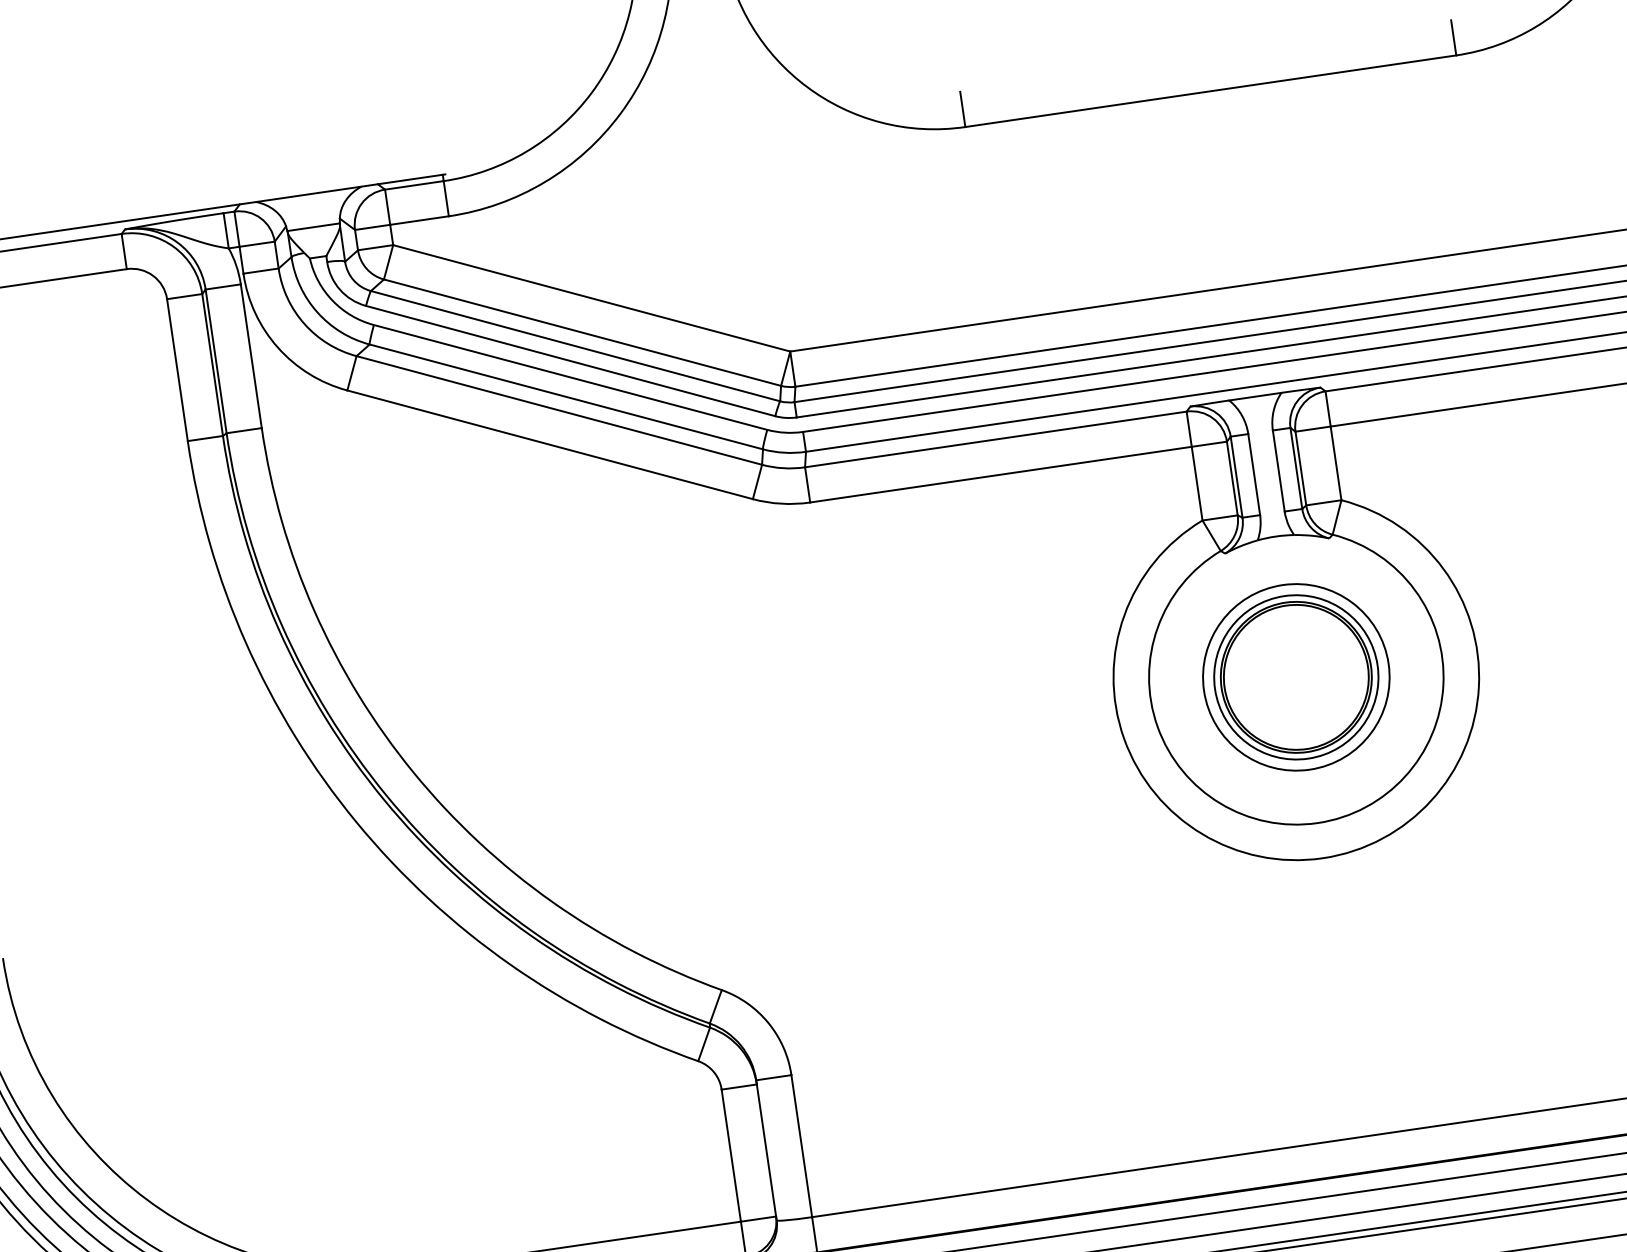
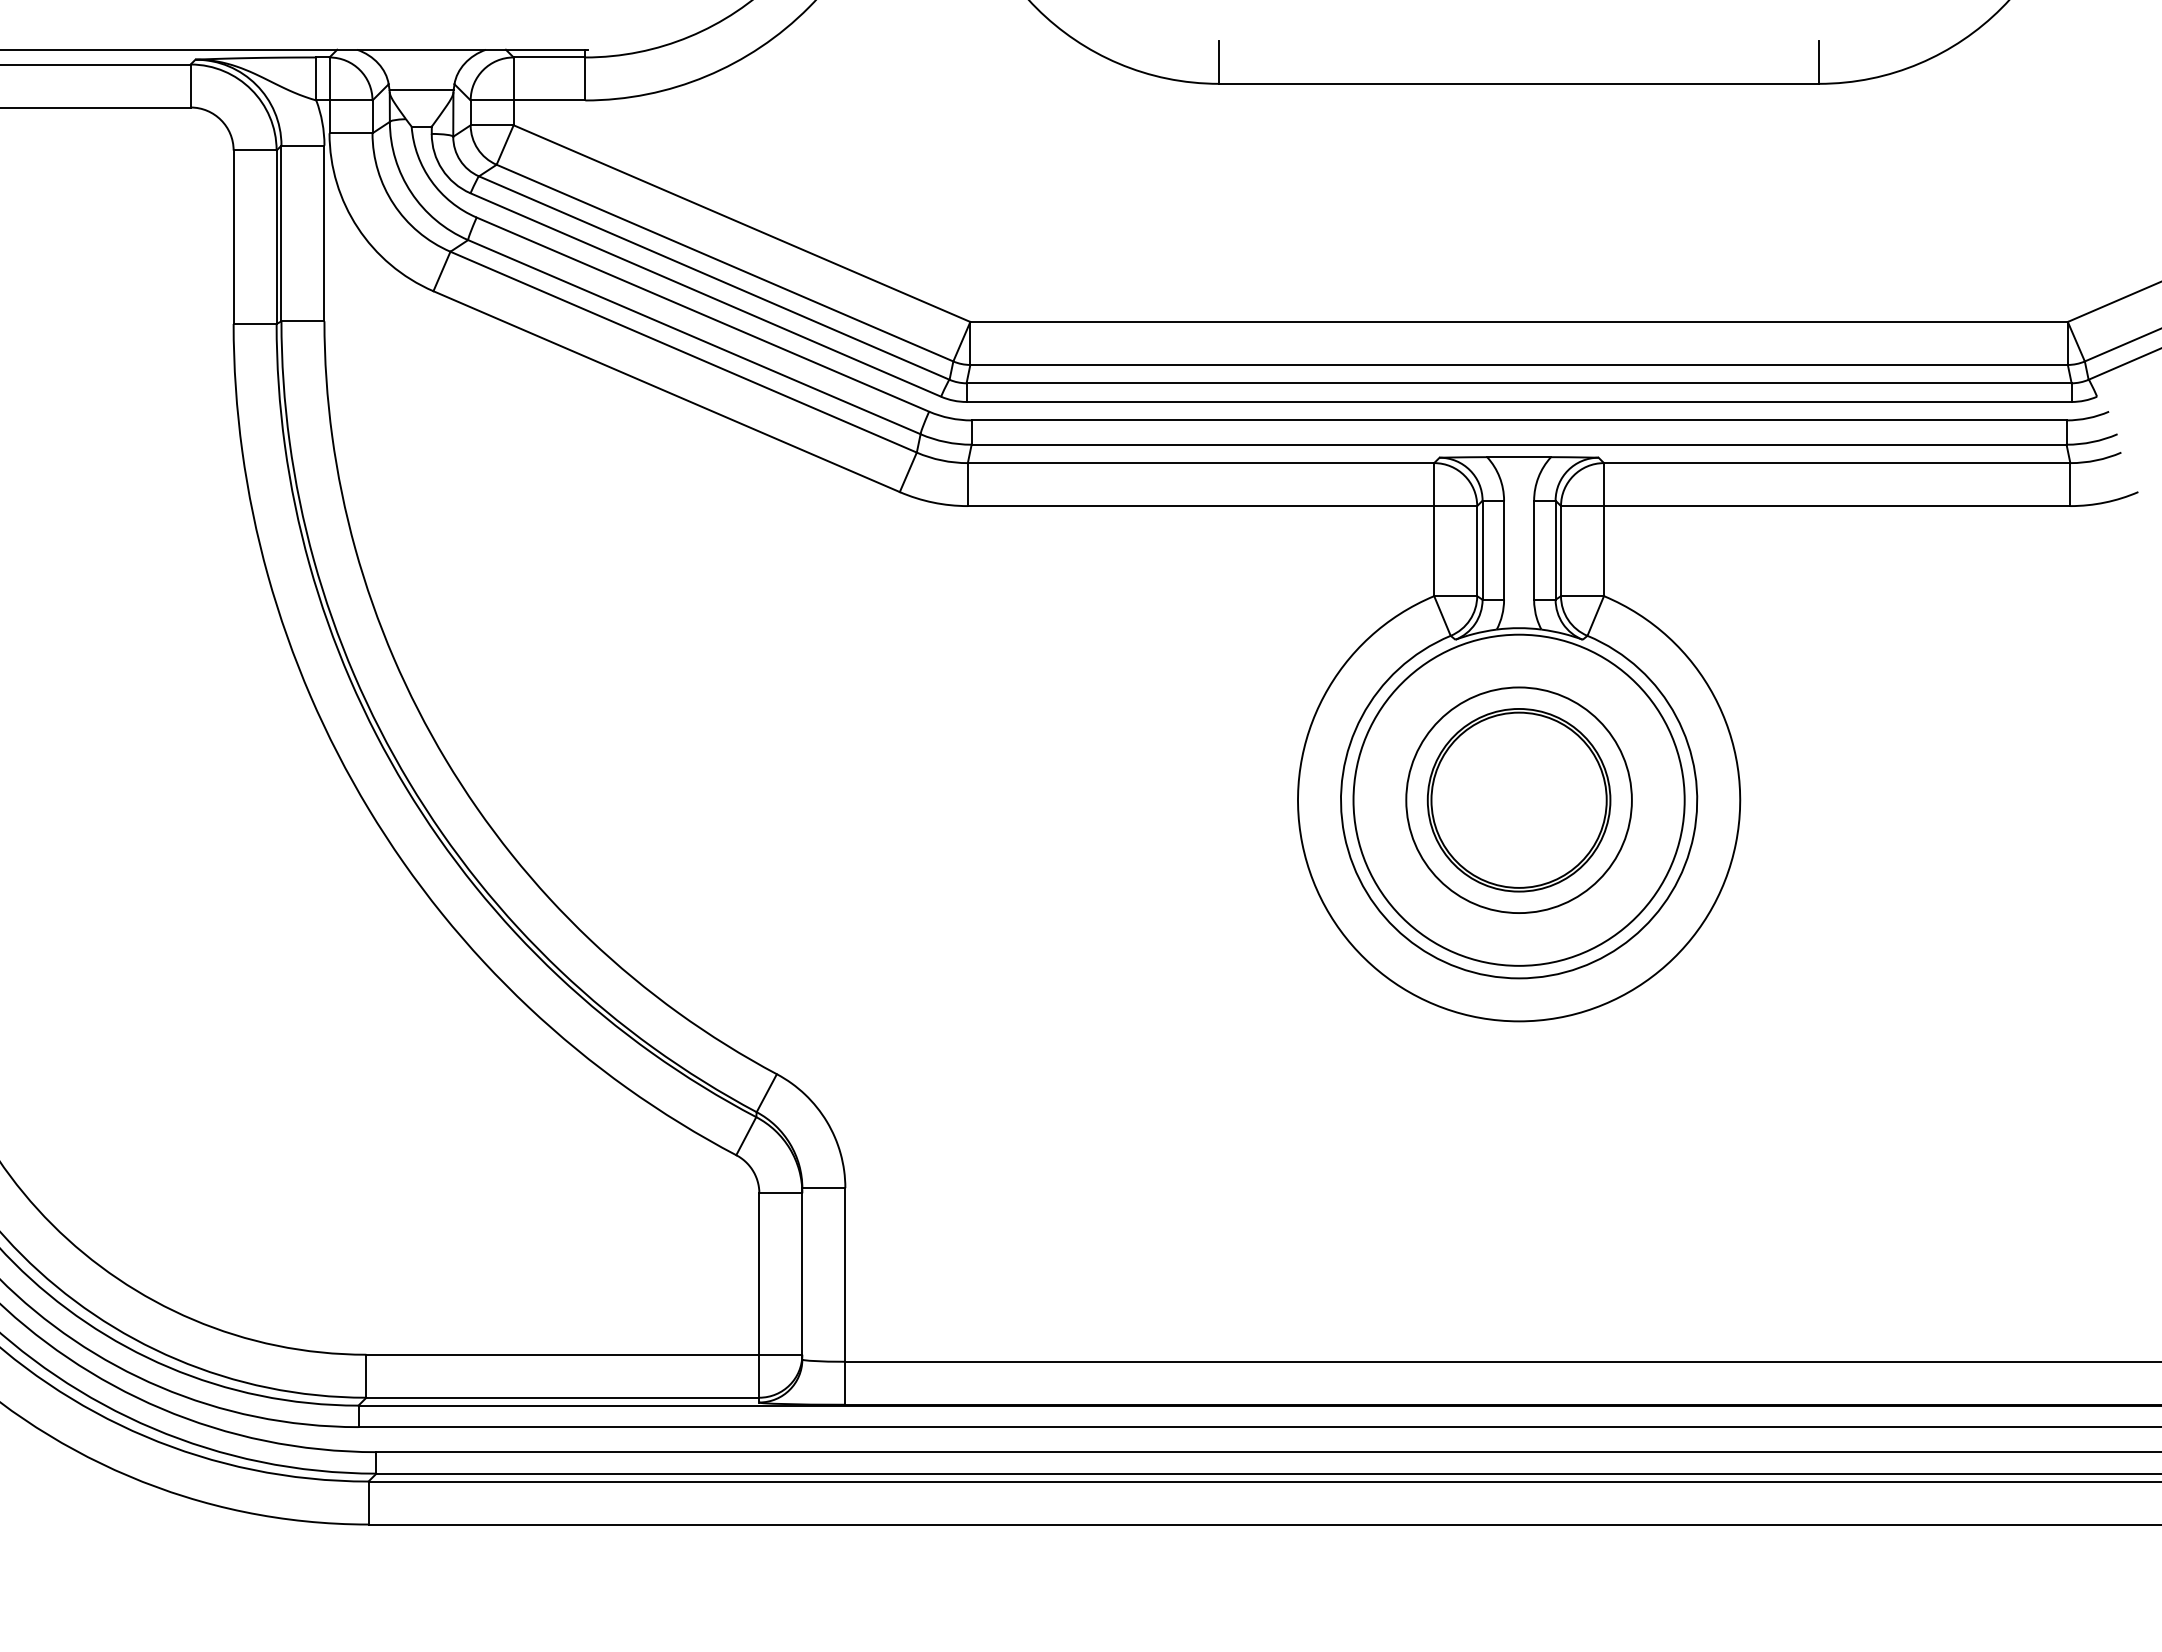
circle: (1295, 676) -> (1518, 799), size x1.67

